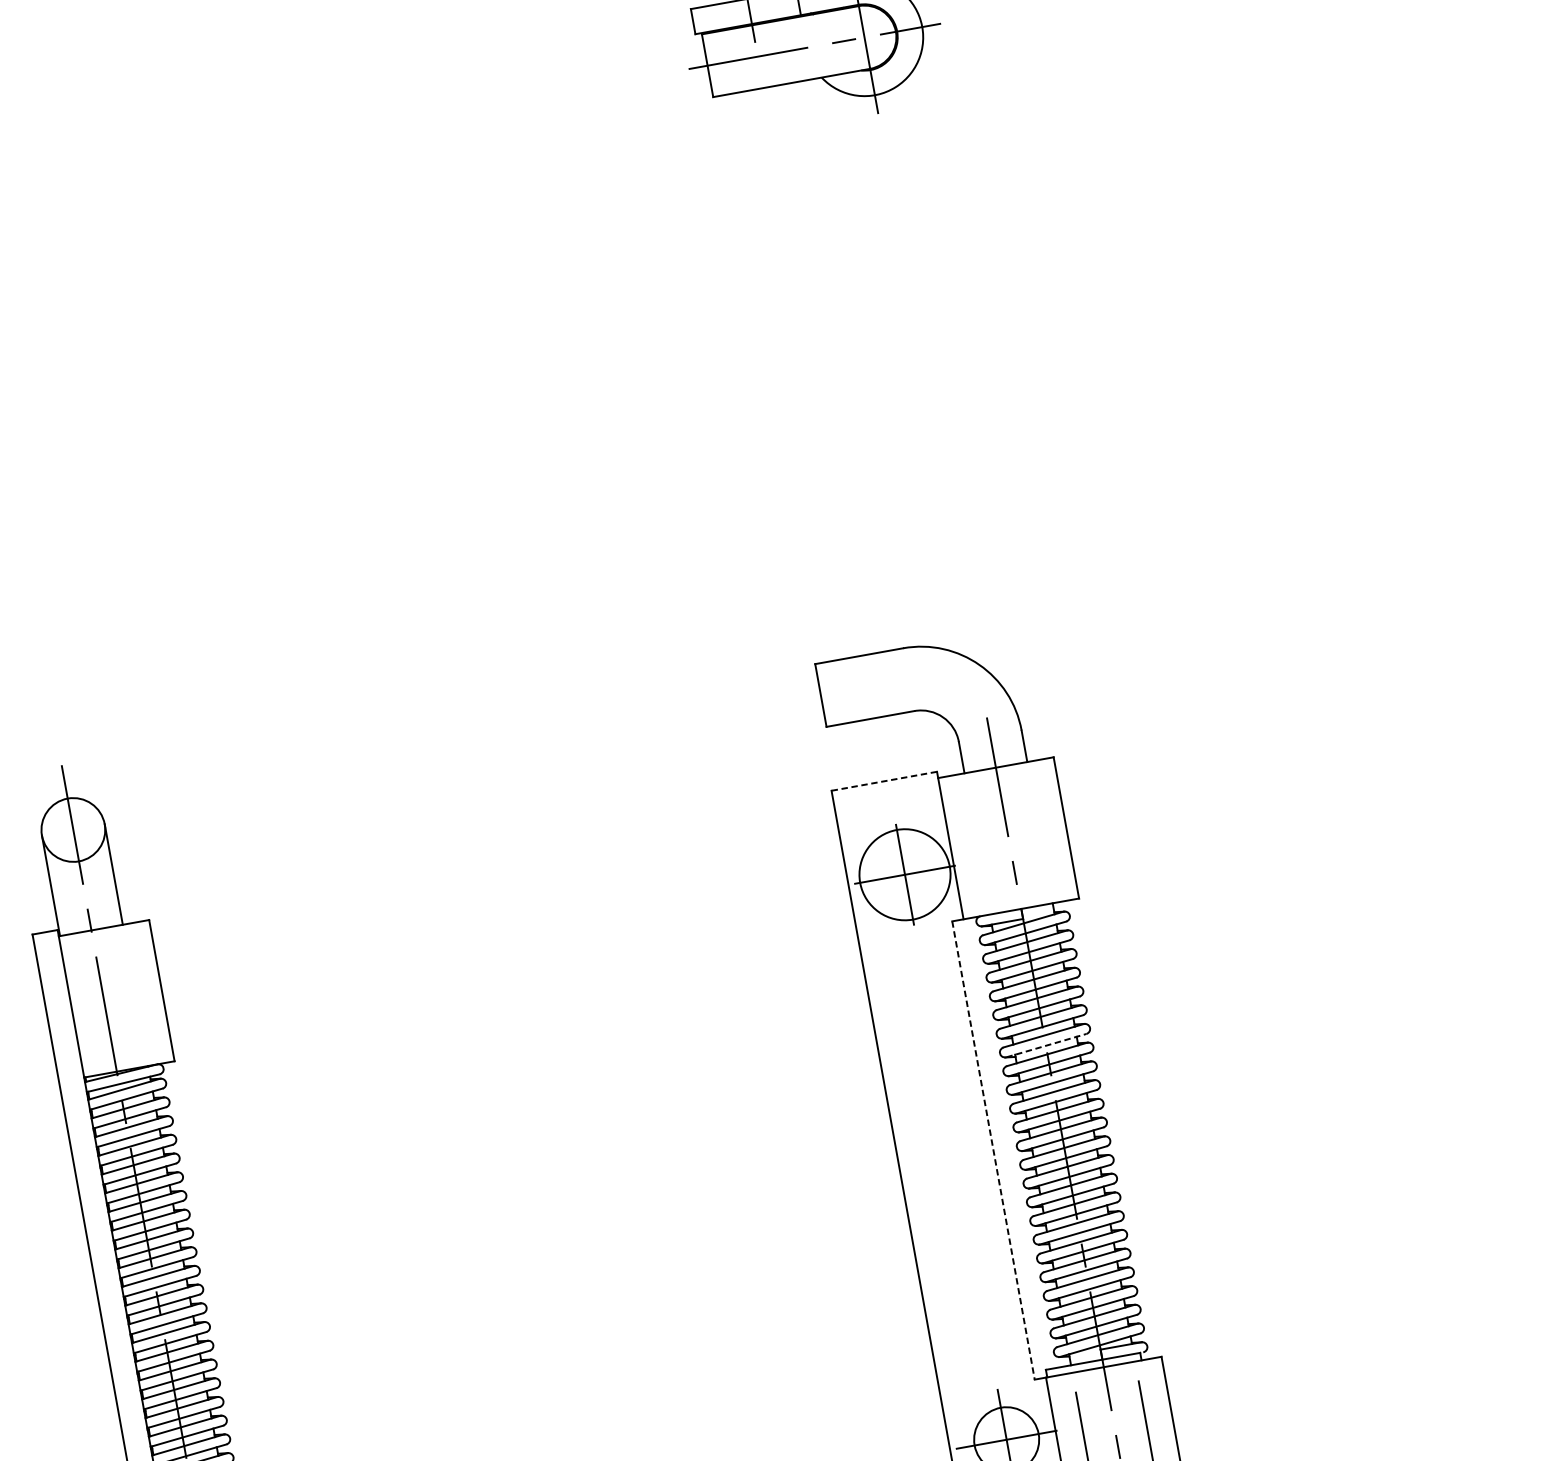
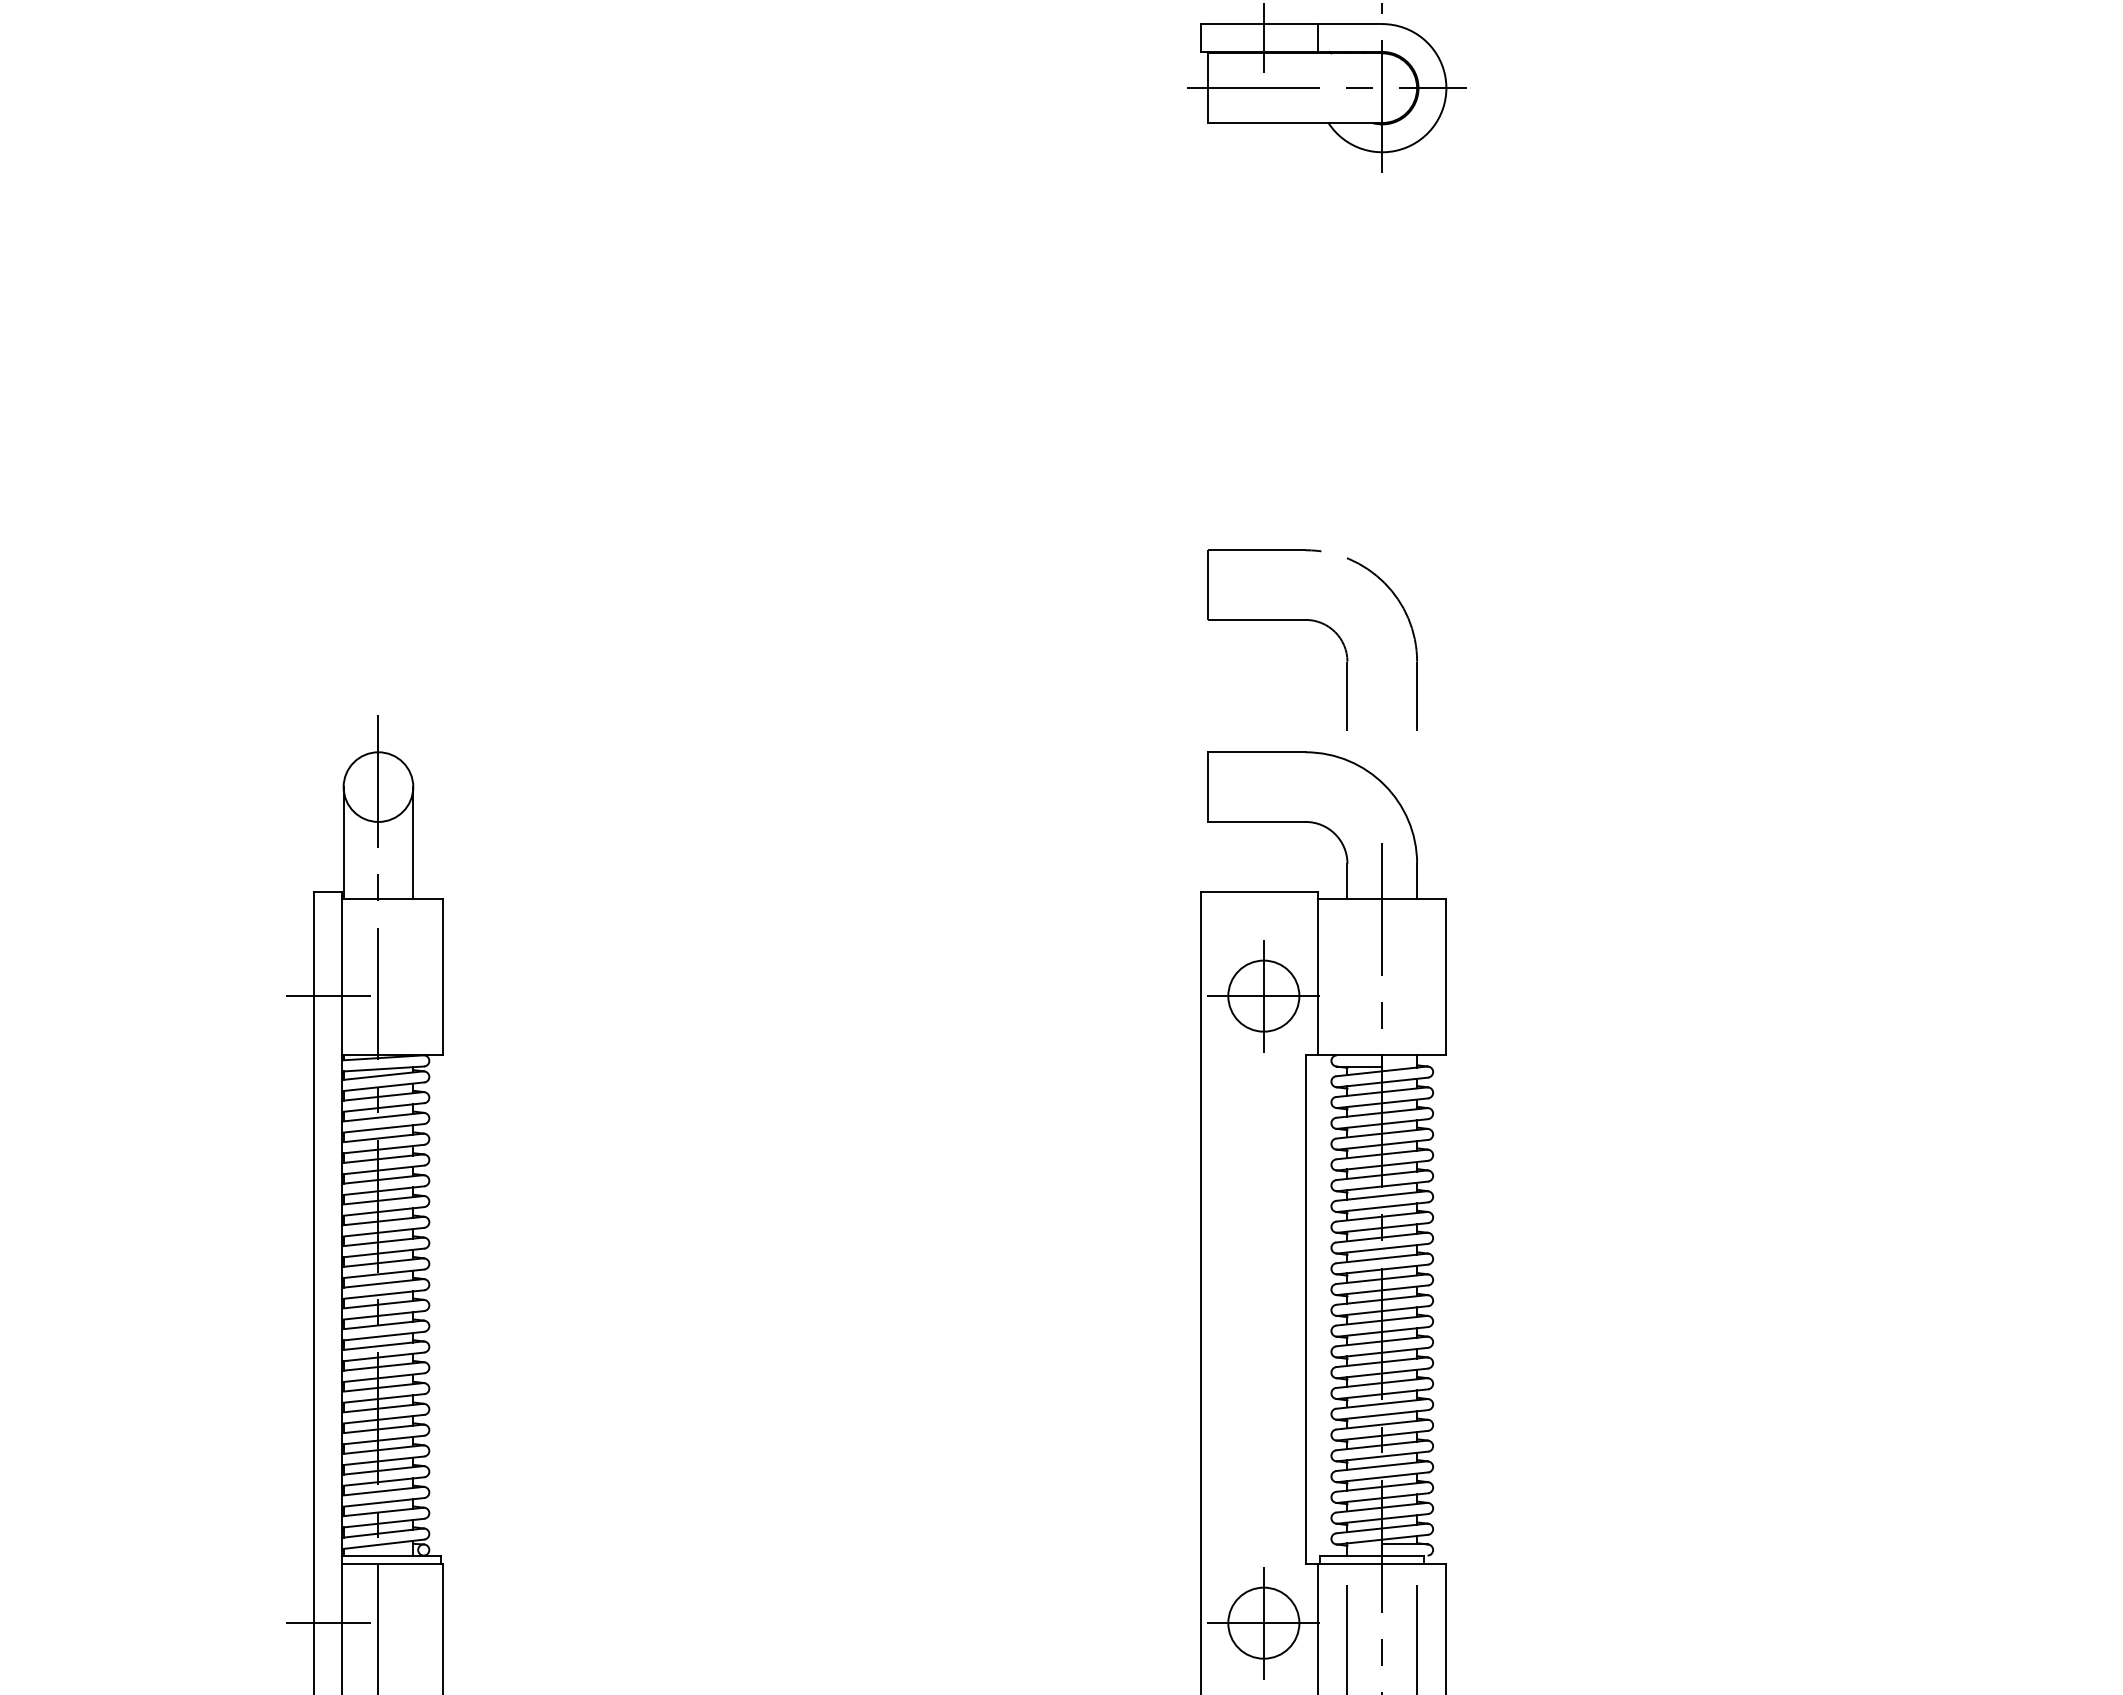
part: (891, 529) -> (1316, 622), added
line: (884, 781) -> (1259, 891), dashed -> solid
circle: (904, 874) -> (1263, 995), size x0.71
line: (61, 1026) -> (327, 996), added
line: (1046, 1045) -> (1382, 1207), dashed -> solid
line: (993, 1151) -> (1305, 1310), dashed -> solid

